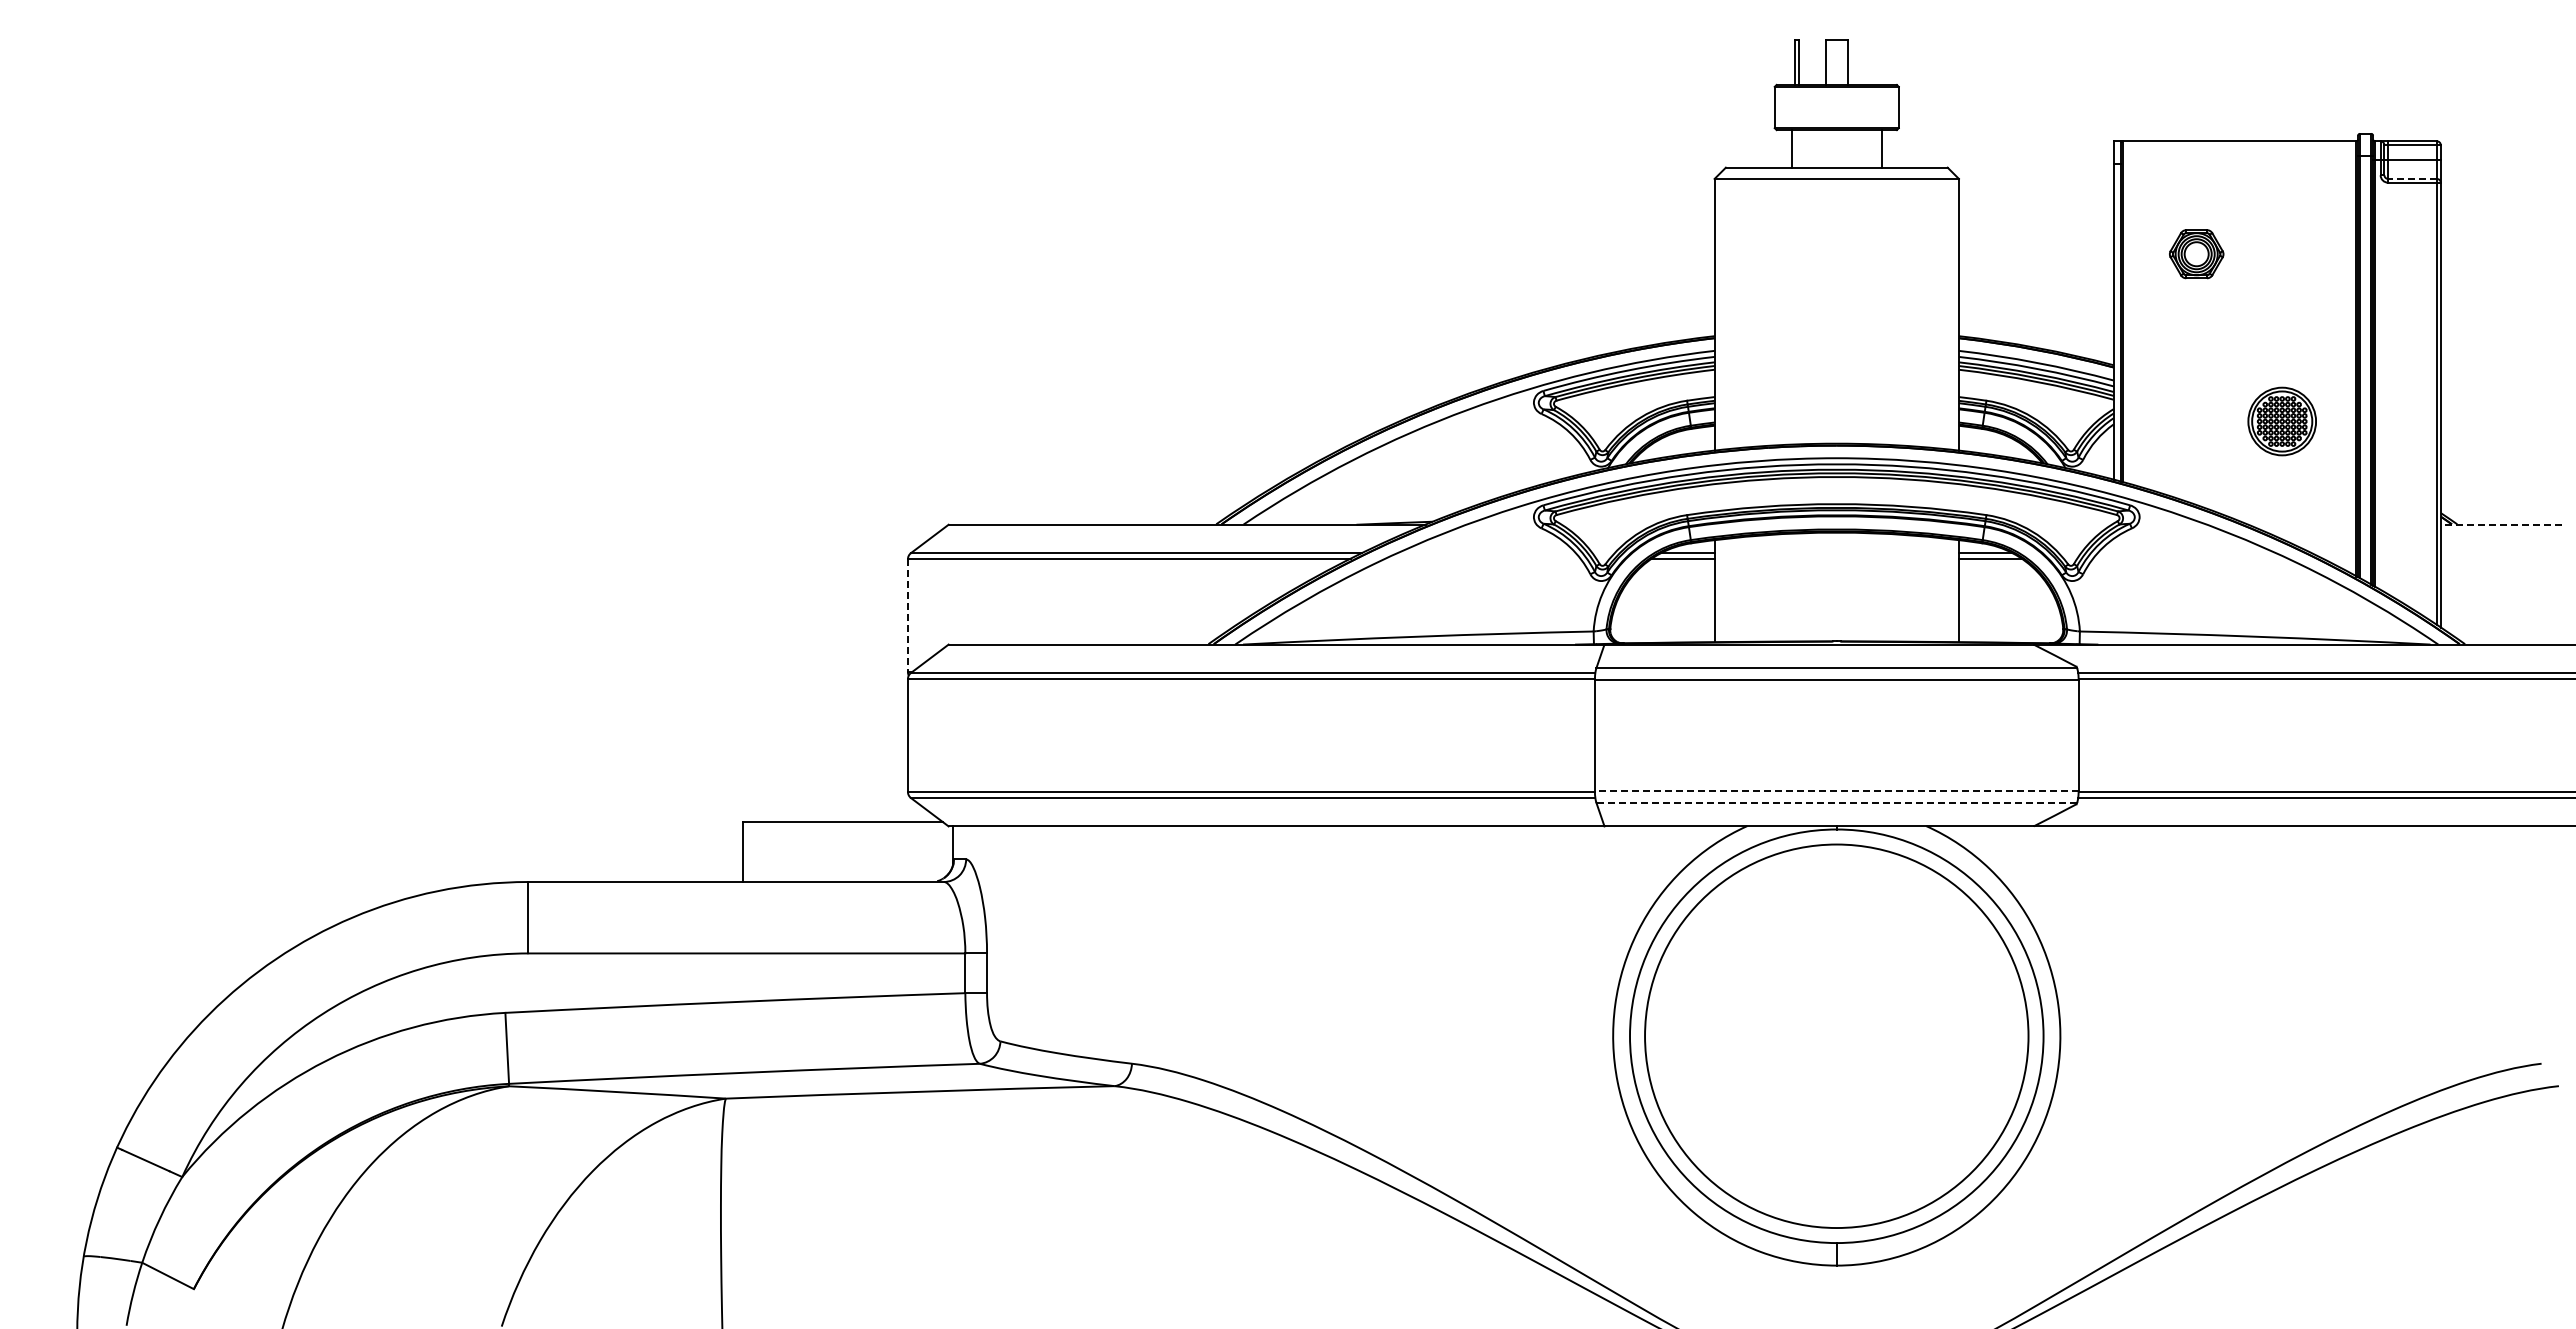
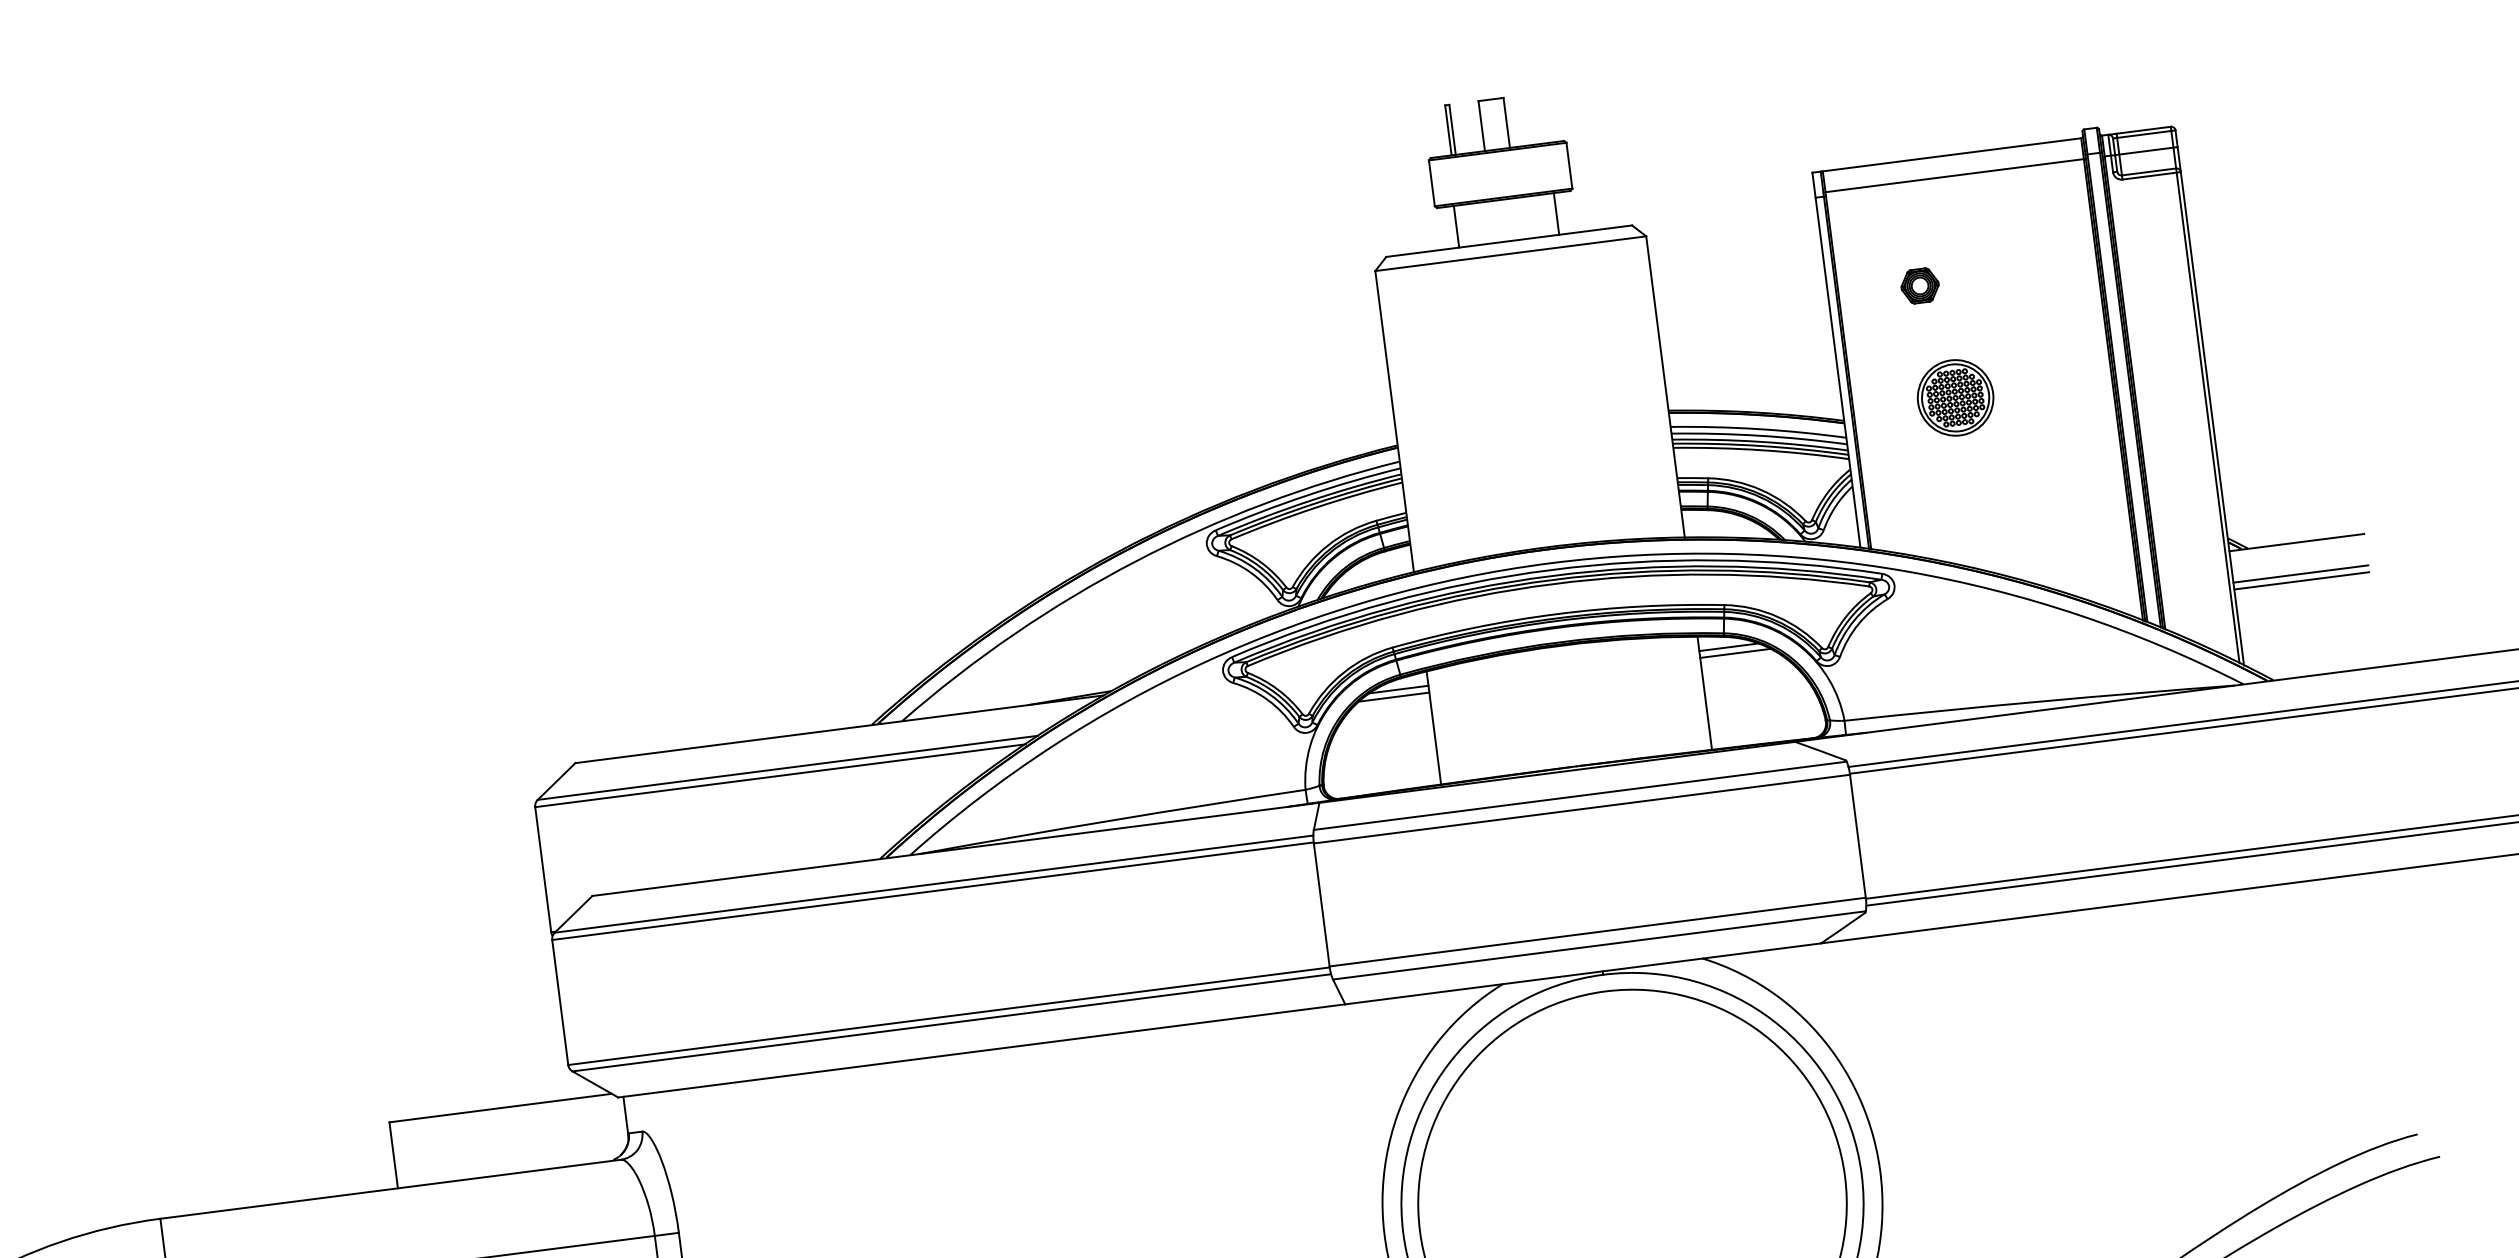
line: (2239, 160) -> (1954, 176), added
line: (2412, 178) -> (2148, 171), dashed -> solid
part: (2195, 253) -> (1918, 285), size x0.62
part: (2281, 421) -> (1954, 397), moved
line: (2501, 524) -> (2296, 542), dashed -> solid
line: (2501, 553) -> (2300, 574), added
line: (2501, 559) -> (2301, 581), added
line: (907, 616) -> (542, 870), dashed -> solid
line: (1836, 790) -> (1597, 931), dashed -> solid
line: (1836, 802) -> (1599, 944), dashed -> solid

